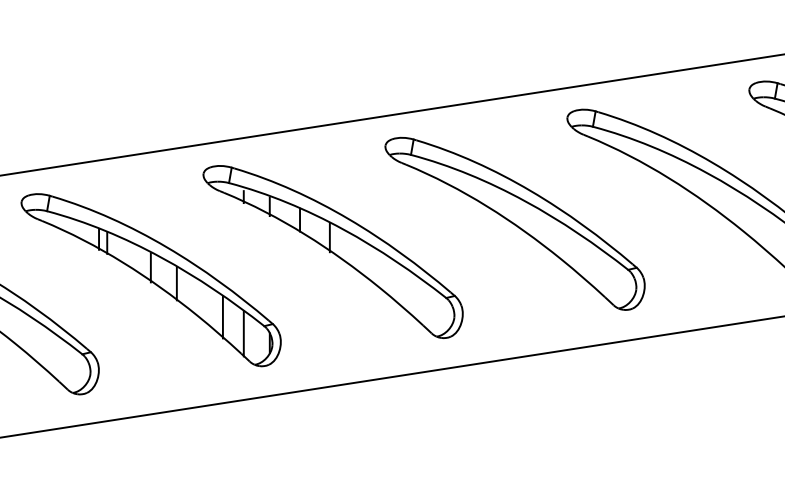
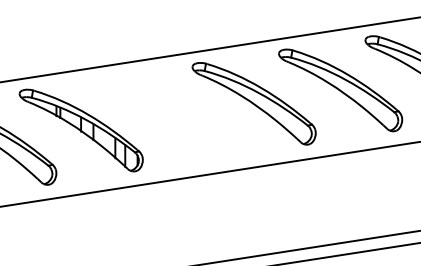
part: (332, 250) -> (167, 116), removed

